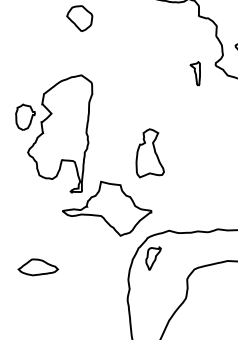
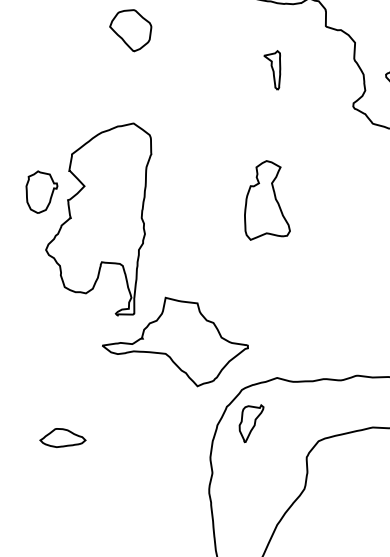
part: (194, 73) -> (271, 69), moved
part: (149, 153) -> (266, 200), moved
part: (38, 267) -> (63, 438), size x0.7

